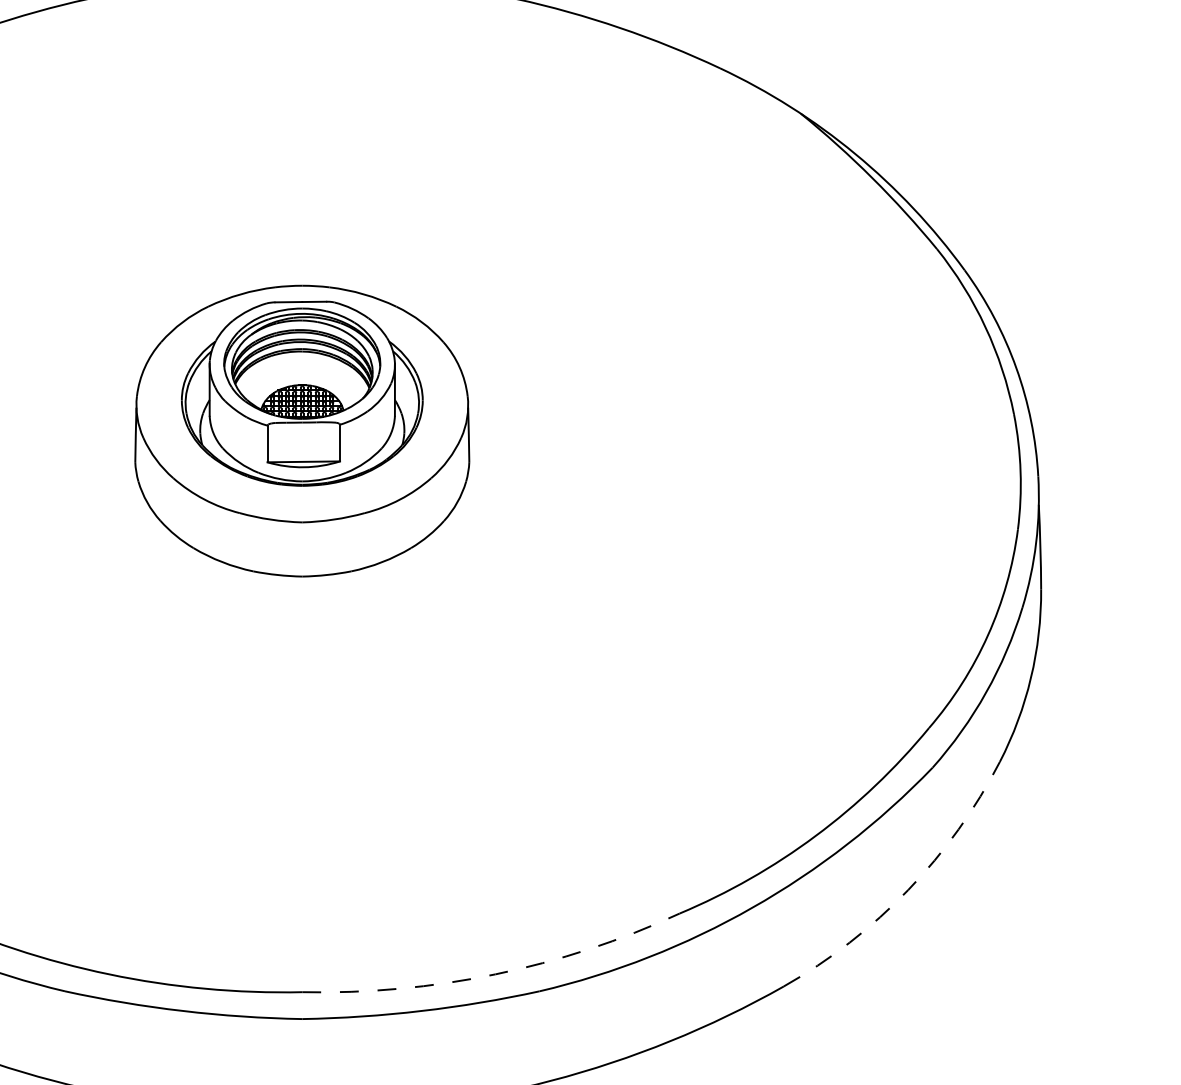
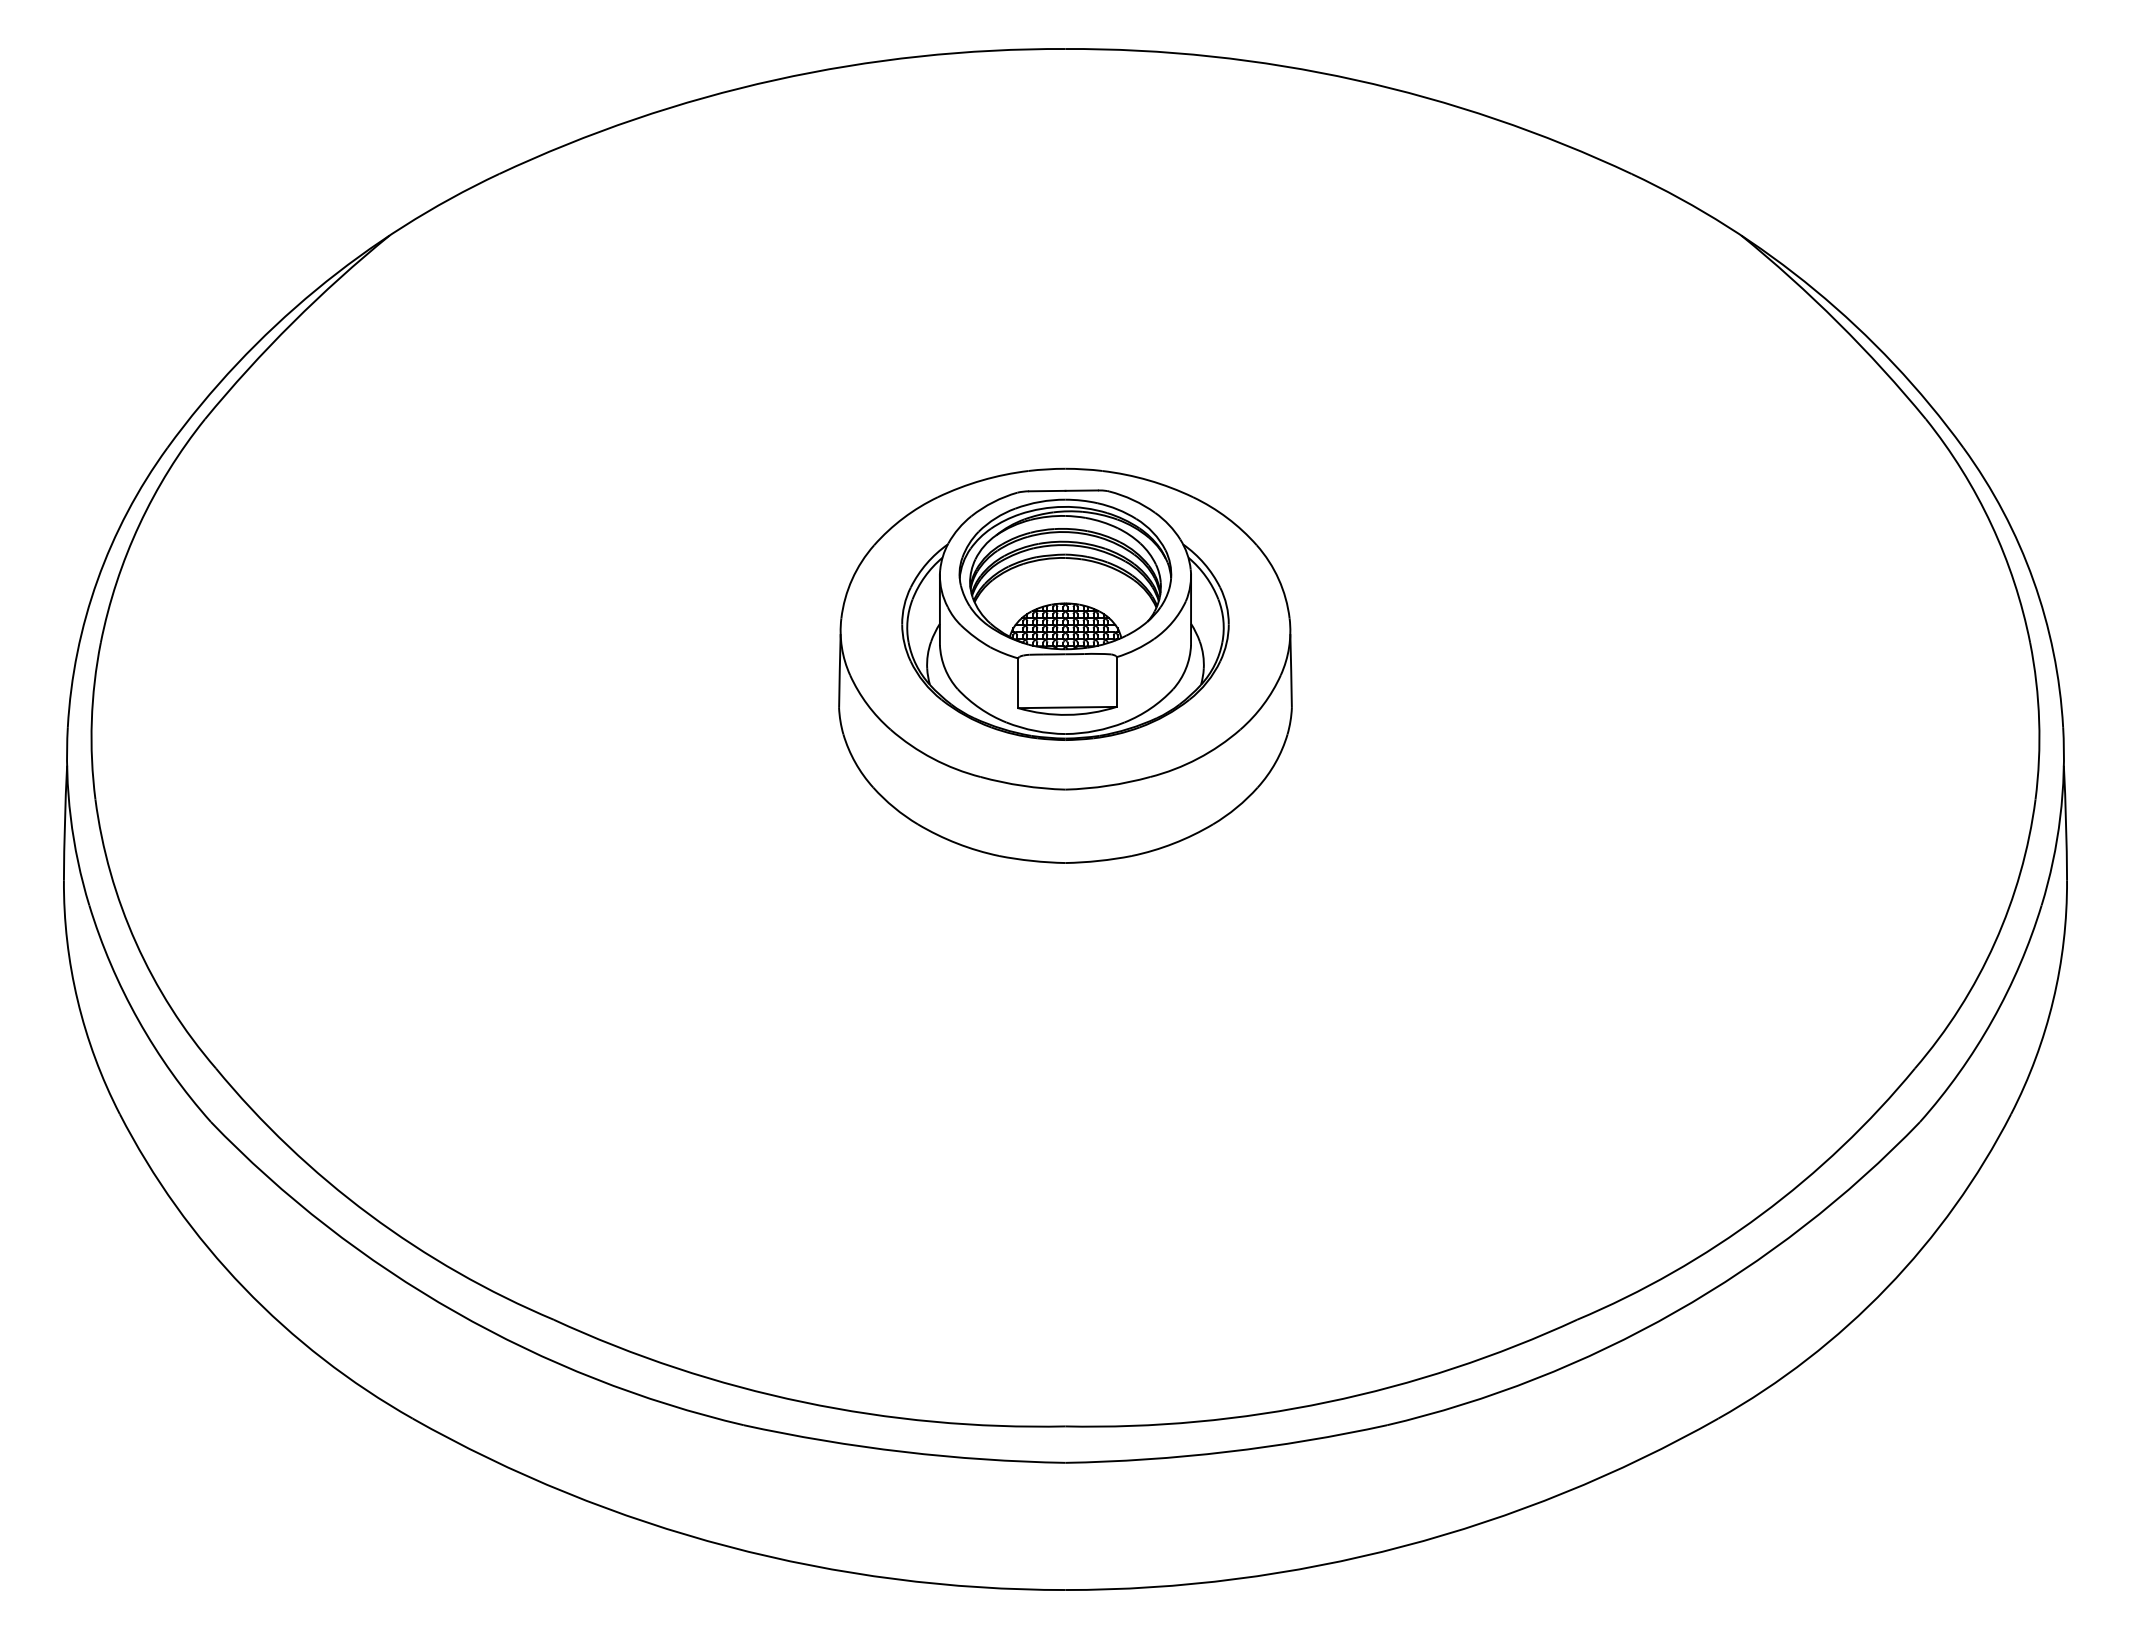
arc: (907, 889) -> (1886, 1287), dashed -> solid
arc: (495, 974) -> (1327, 1402), dashed -> solid

